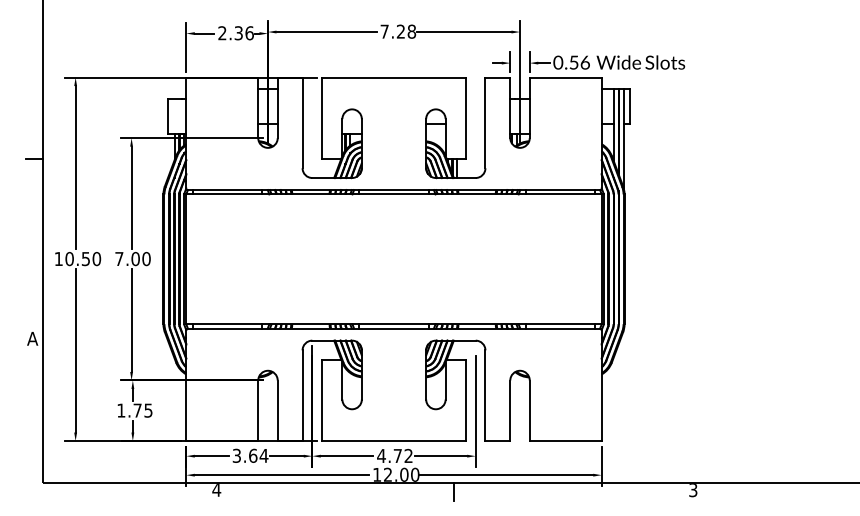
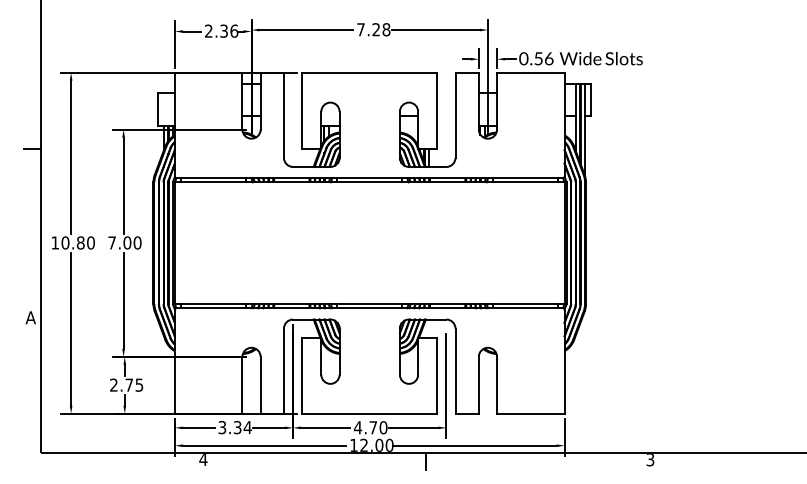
text: (85, 258) -> (80, 242), 10.50 -> 10.80
text: (121, 410) -> (114, 385), 1.75 -> 2.75
text: (253, 455) -> (237, 427), 3.64 -> 3.34
text: (408, 456) -> (383, 428), 4.72 -> 4.70

